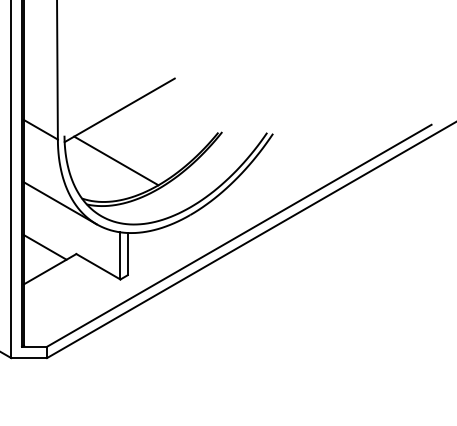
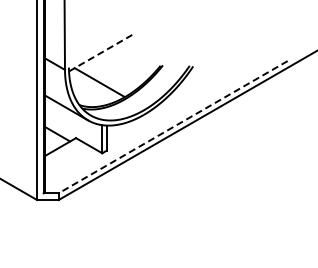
line: (119, 110) -> (101, 52), solid -> dashed
line: (238, 236) -> (172, 127), solid -> dashed

